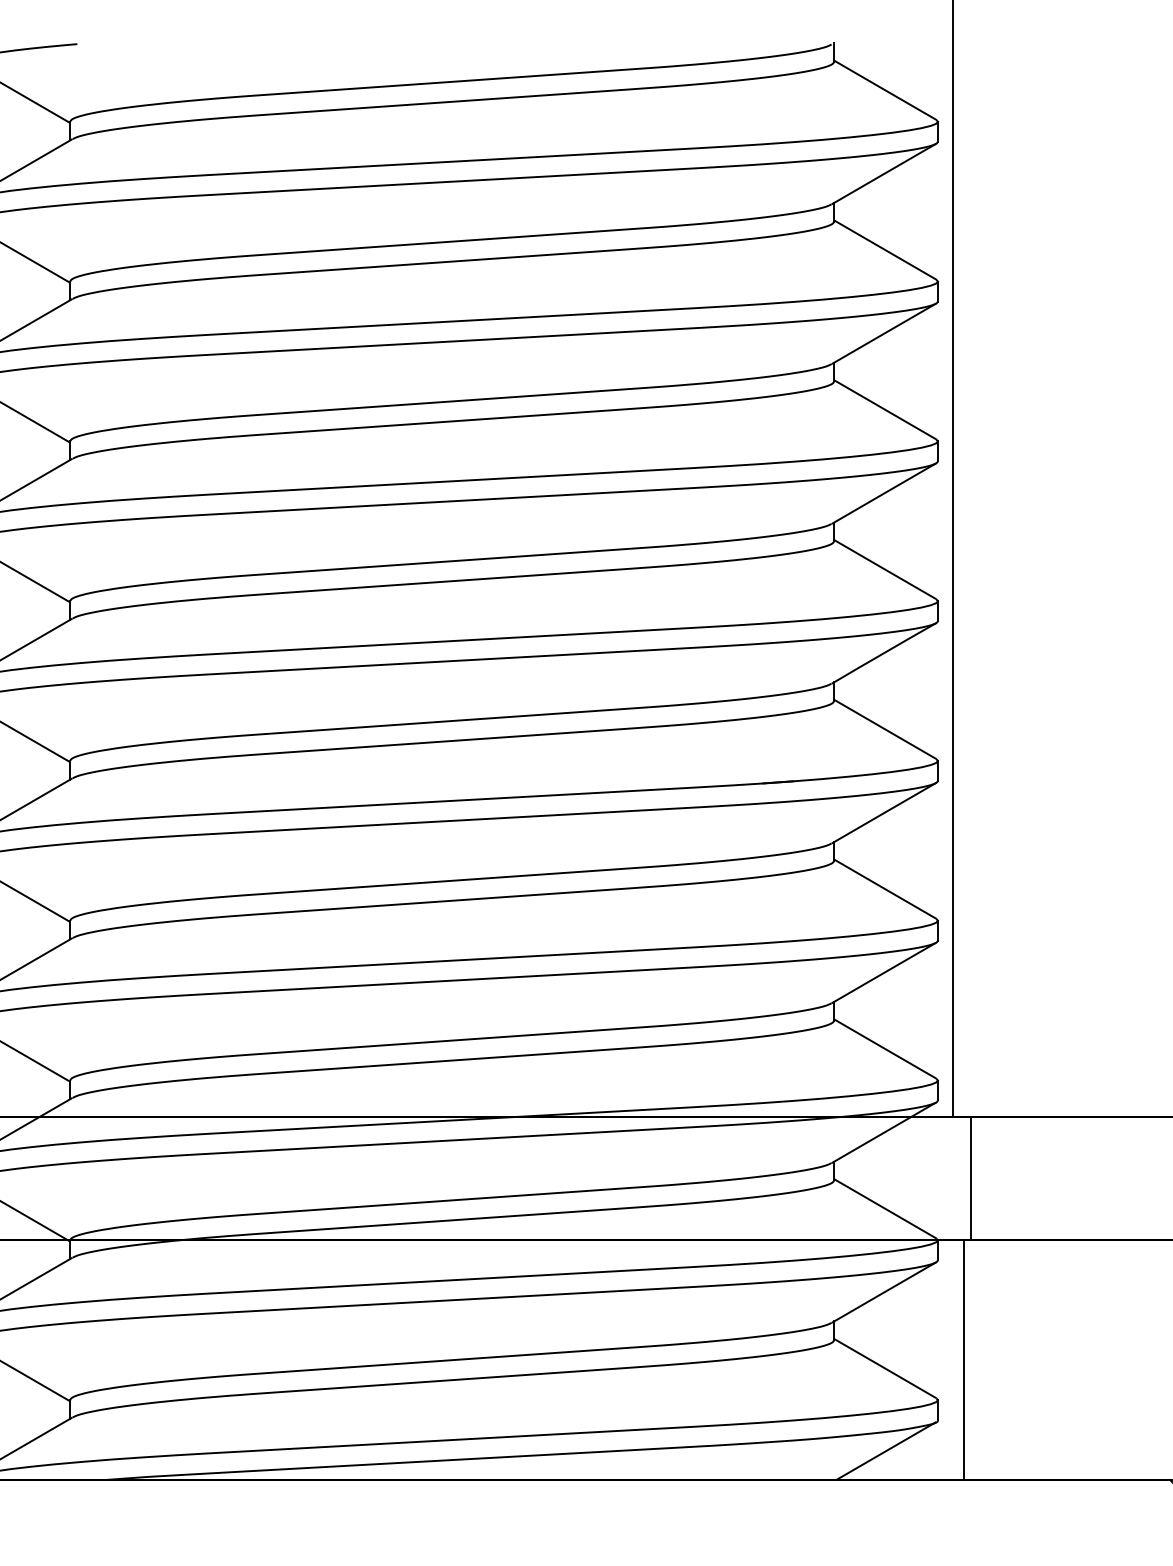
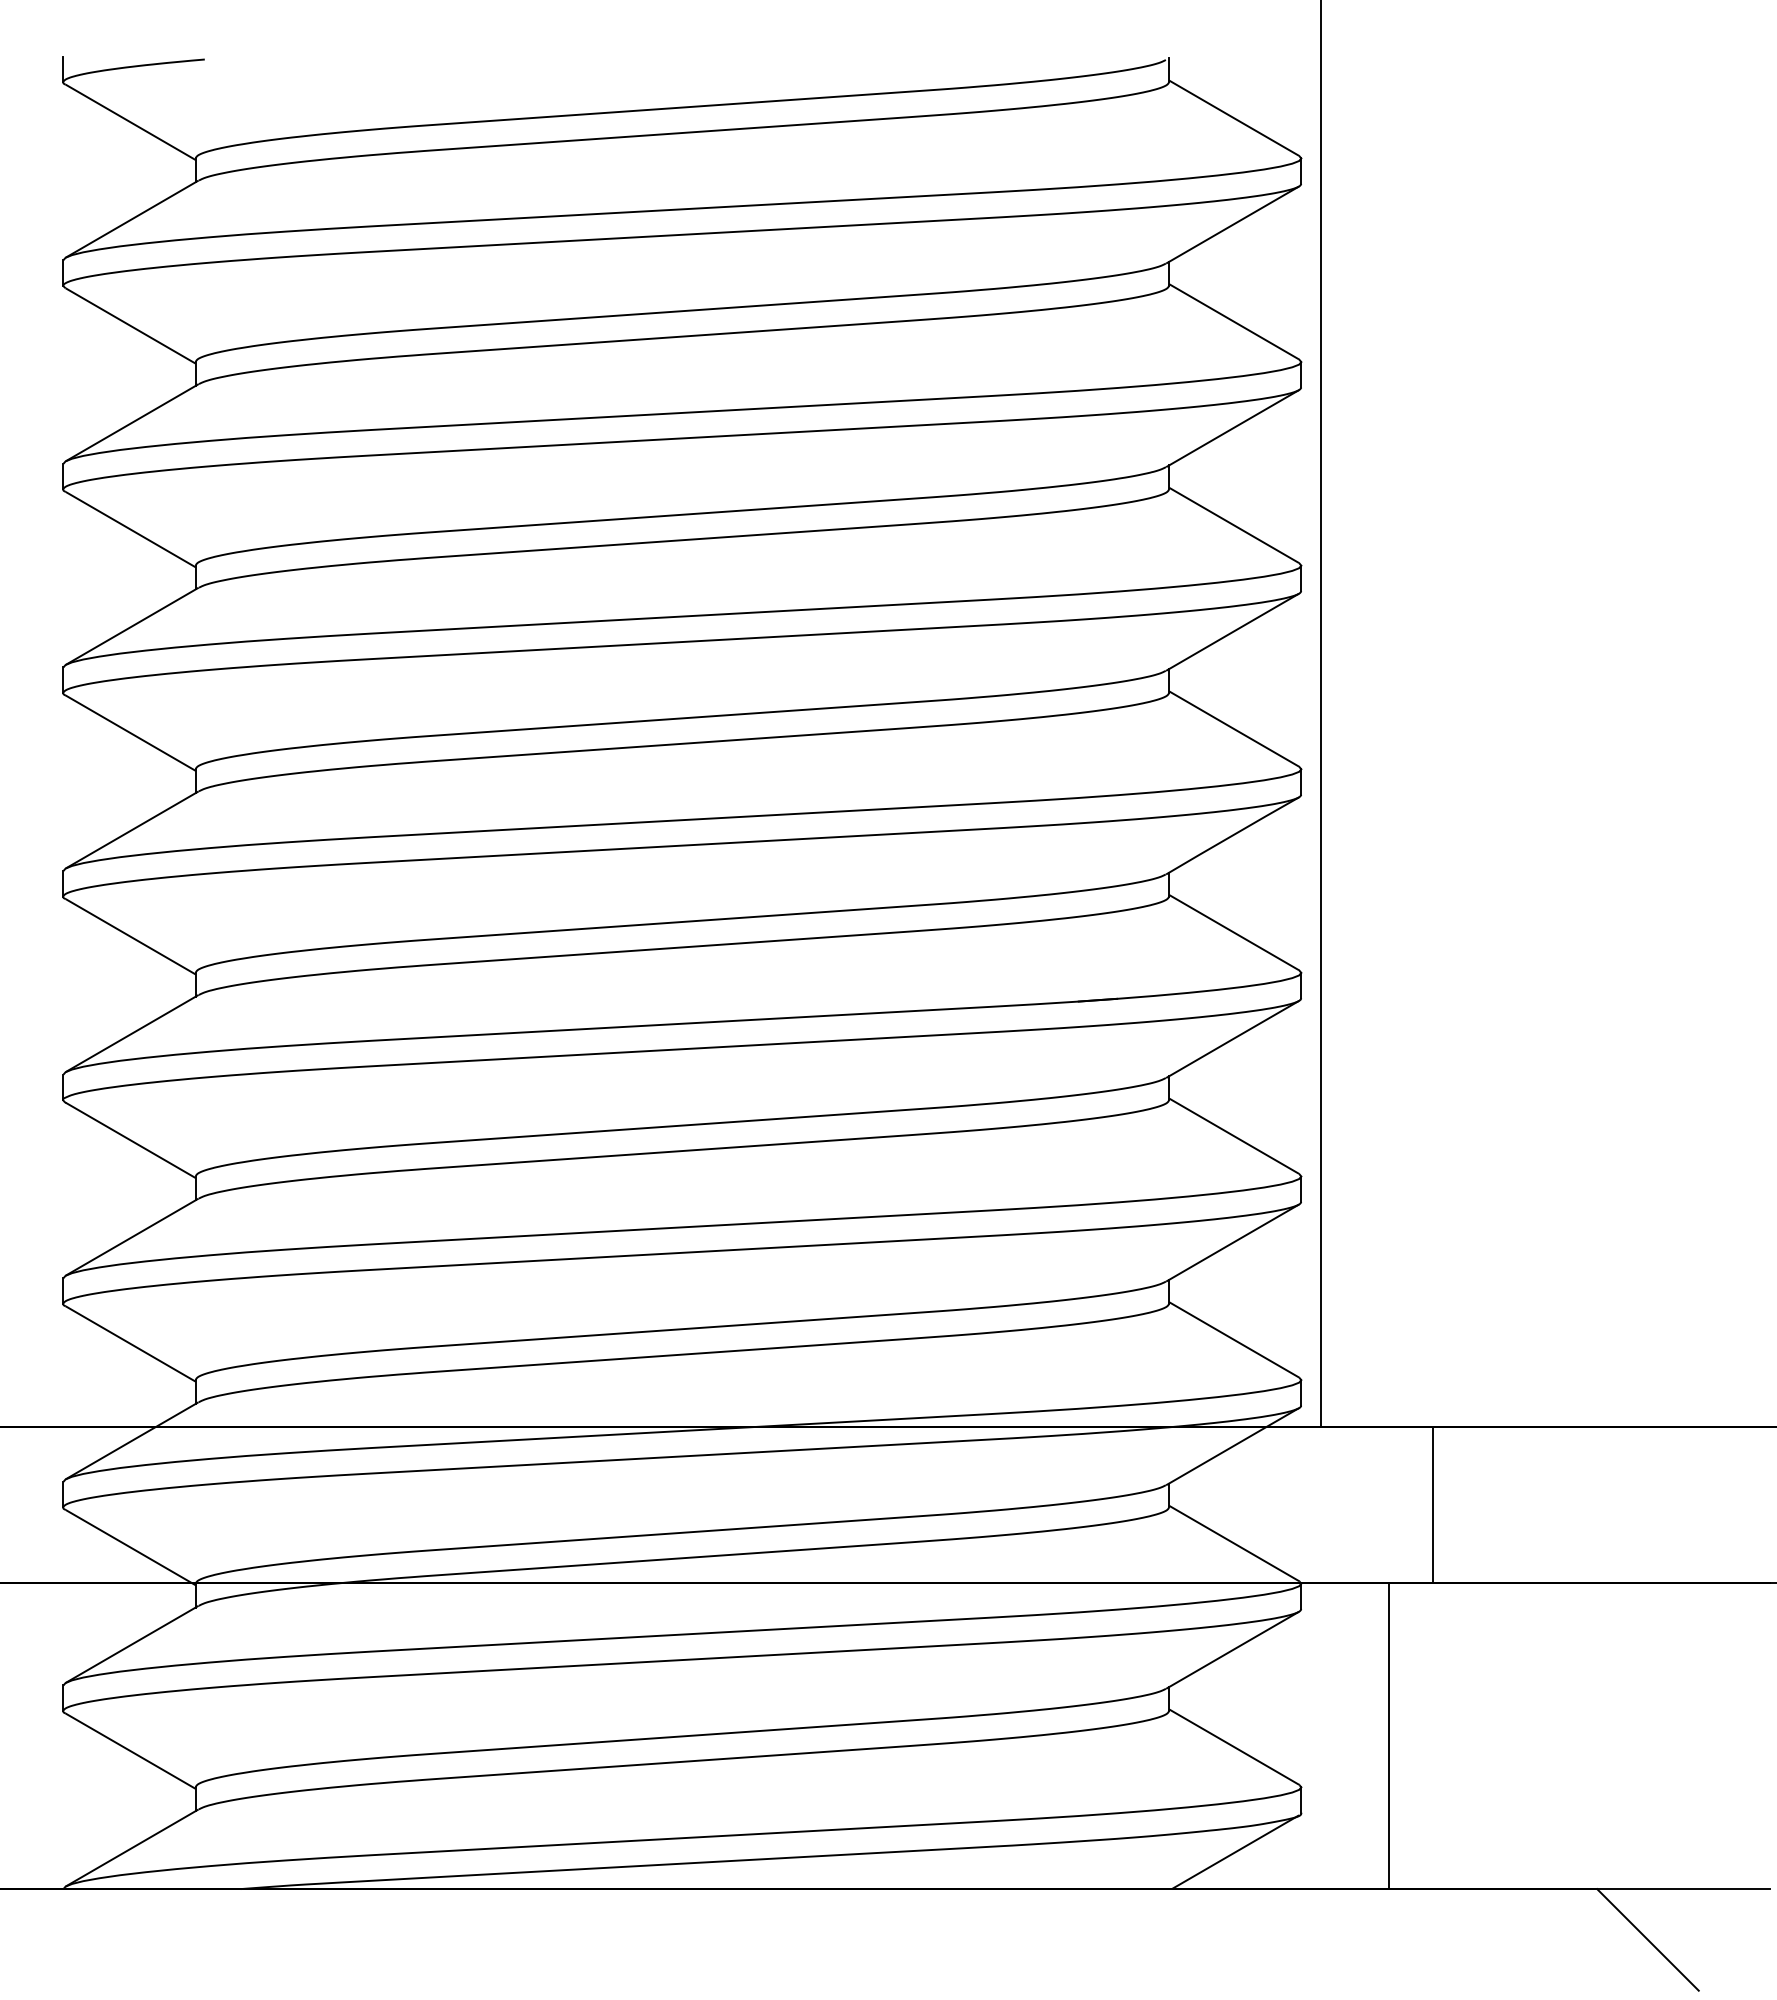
line: (971, 1178) -> (1432, 1504), moved
line: (963, 1359) -> (1388, 1735), moved

